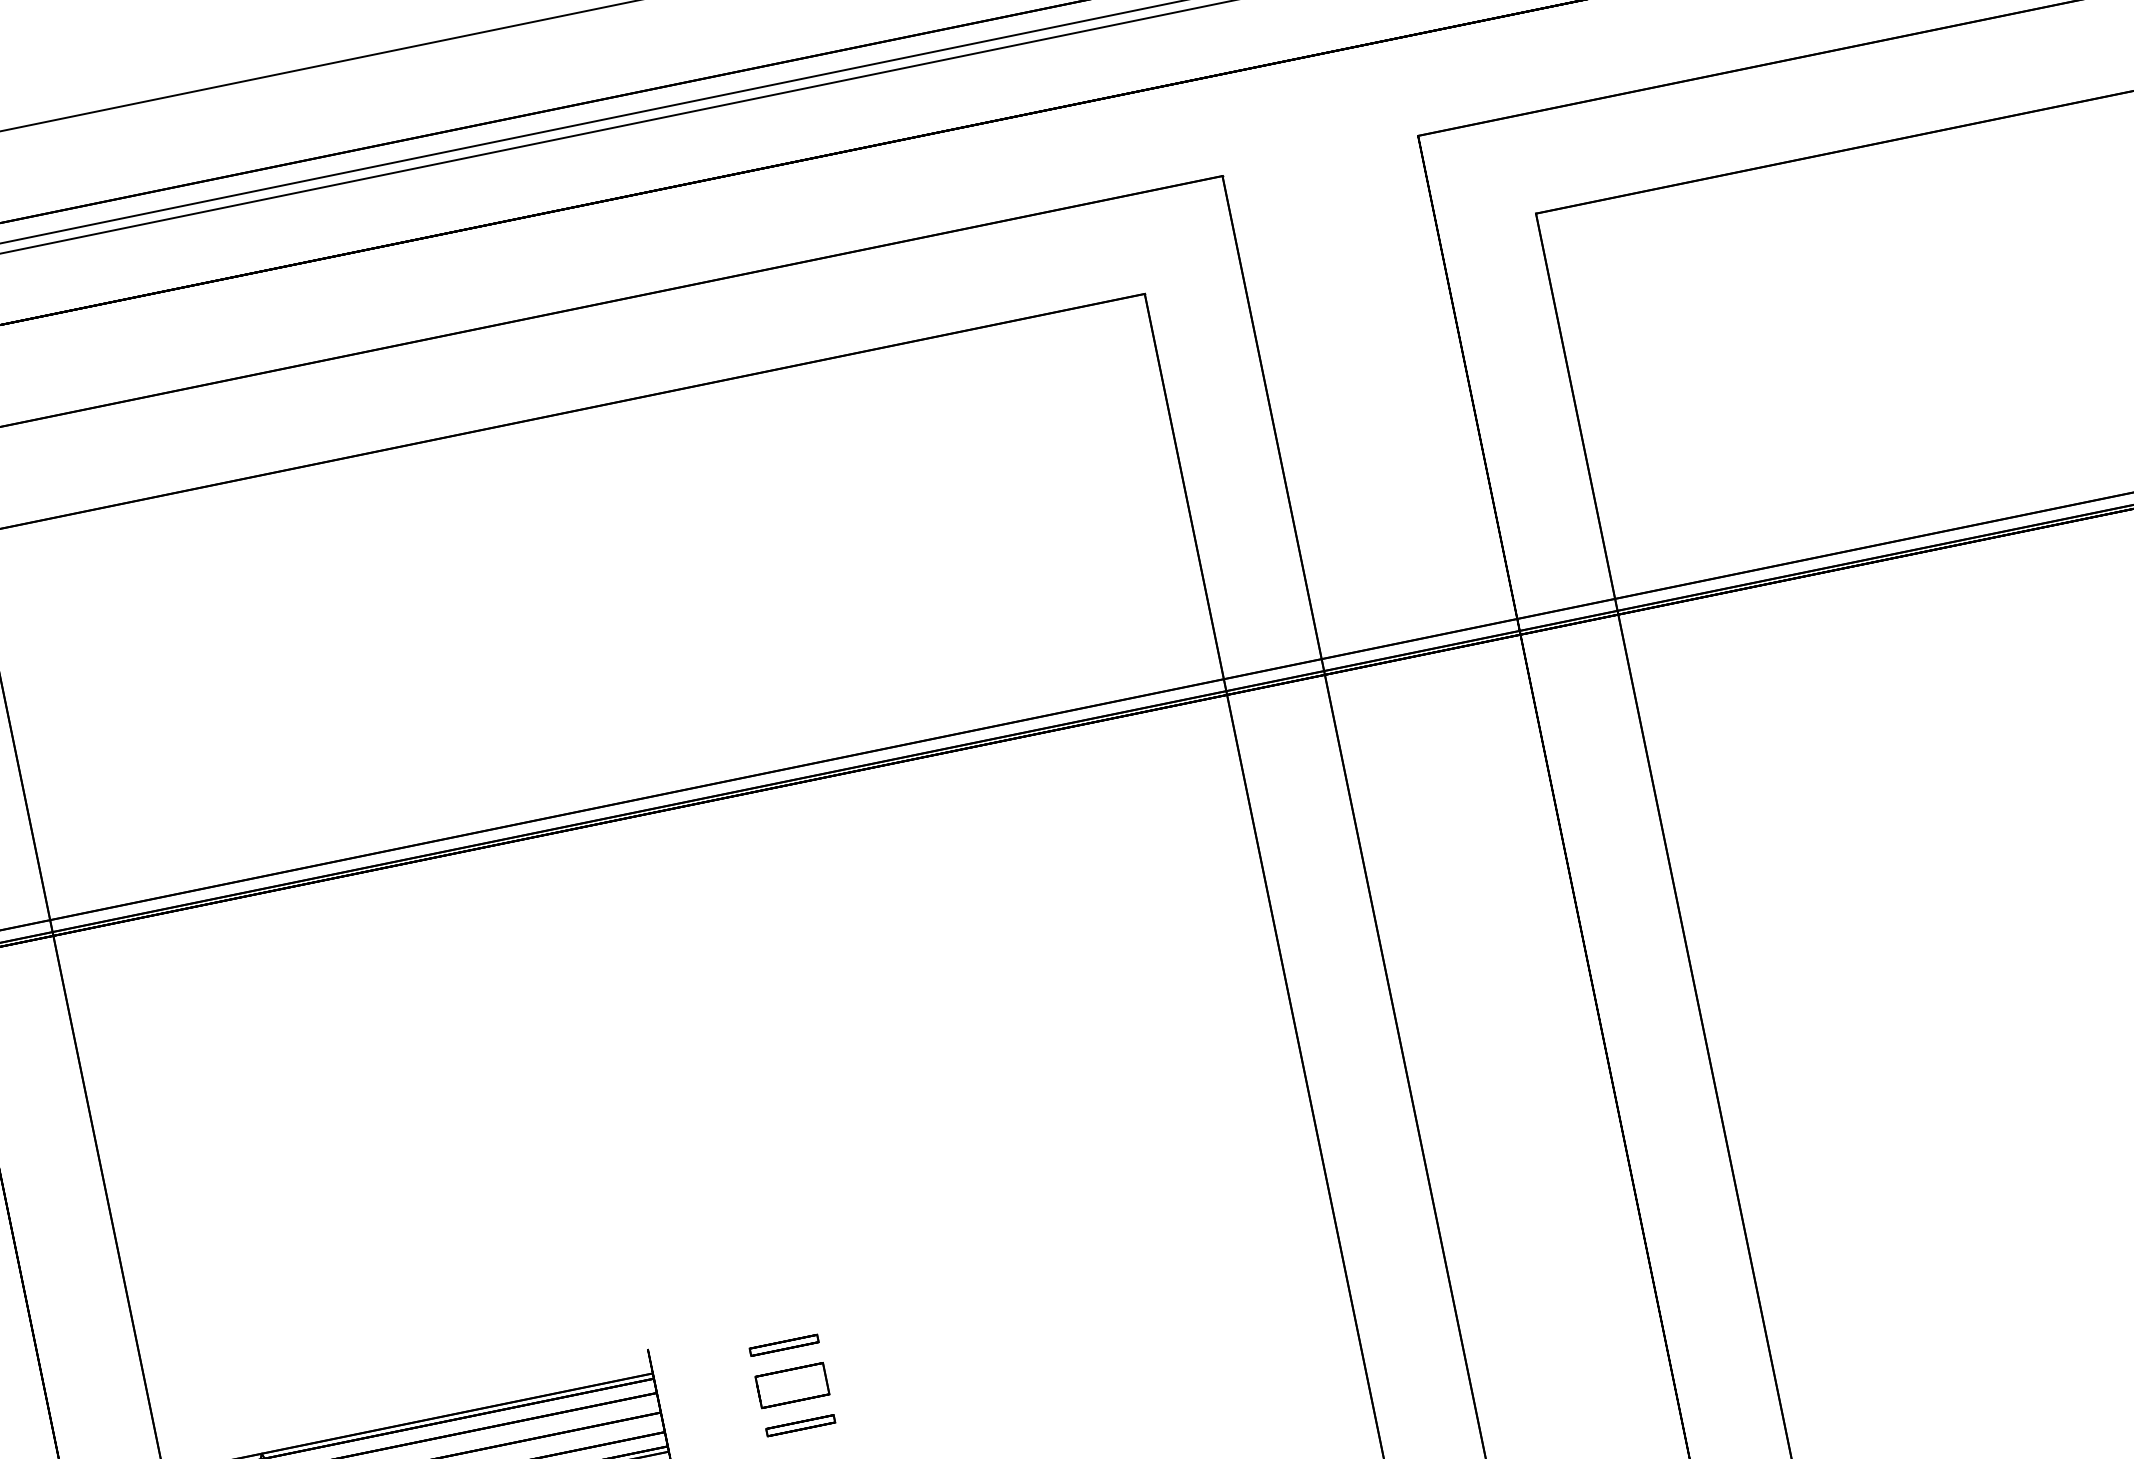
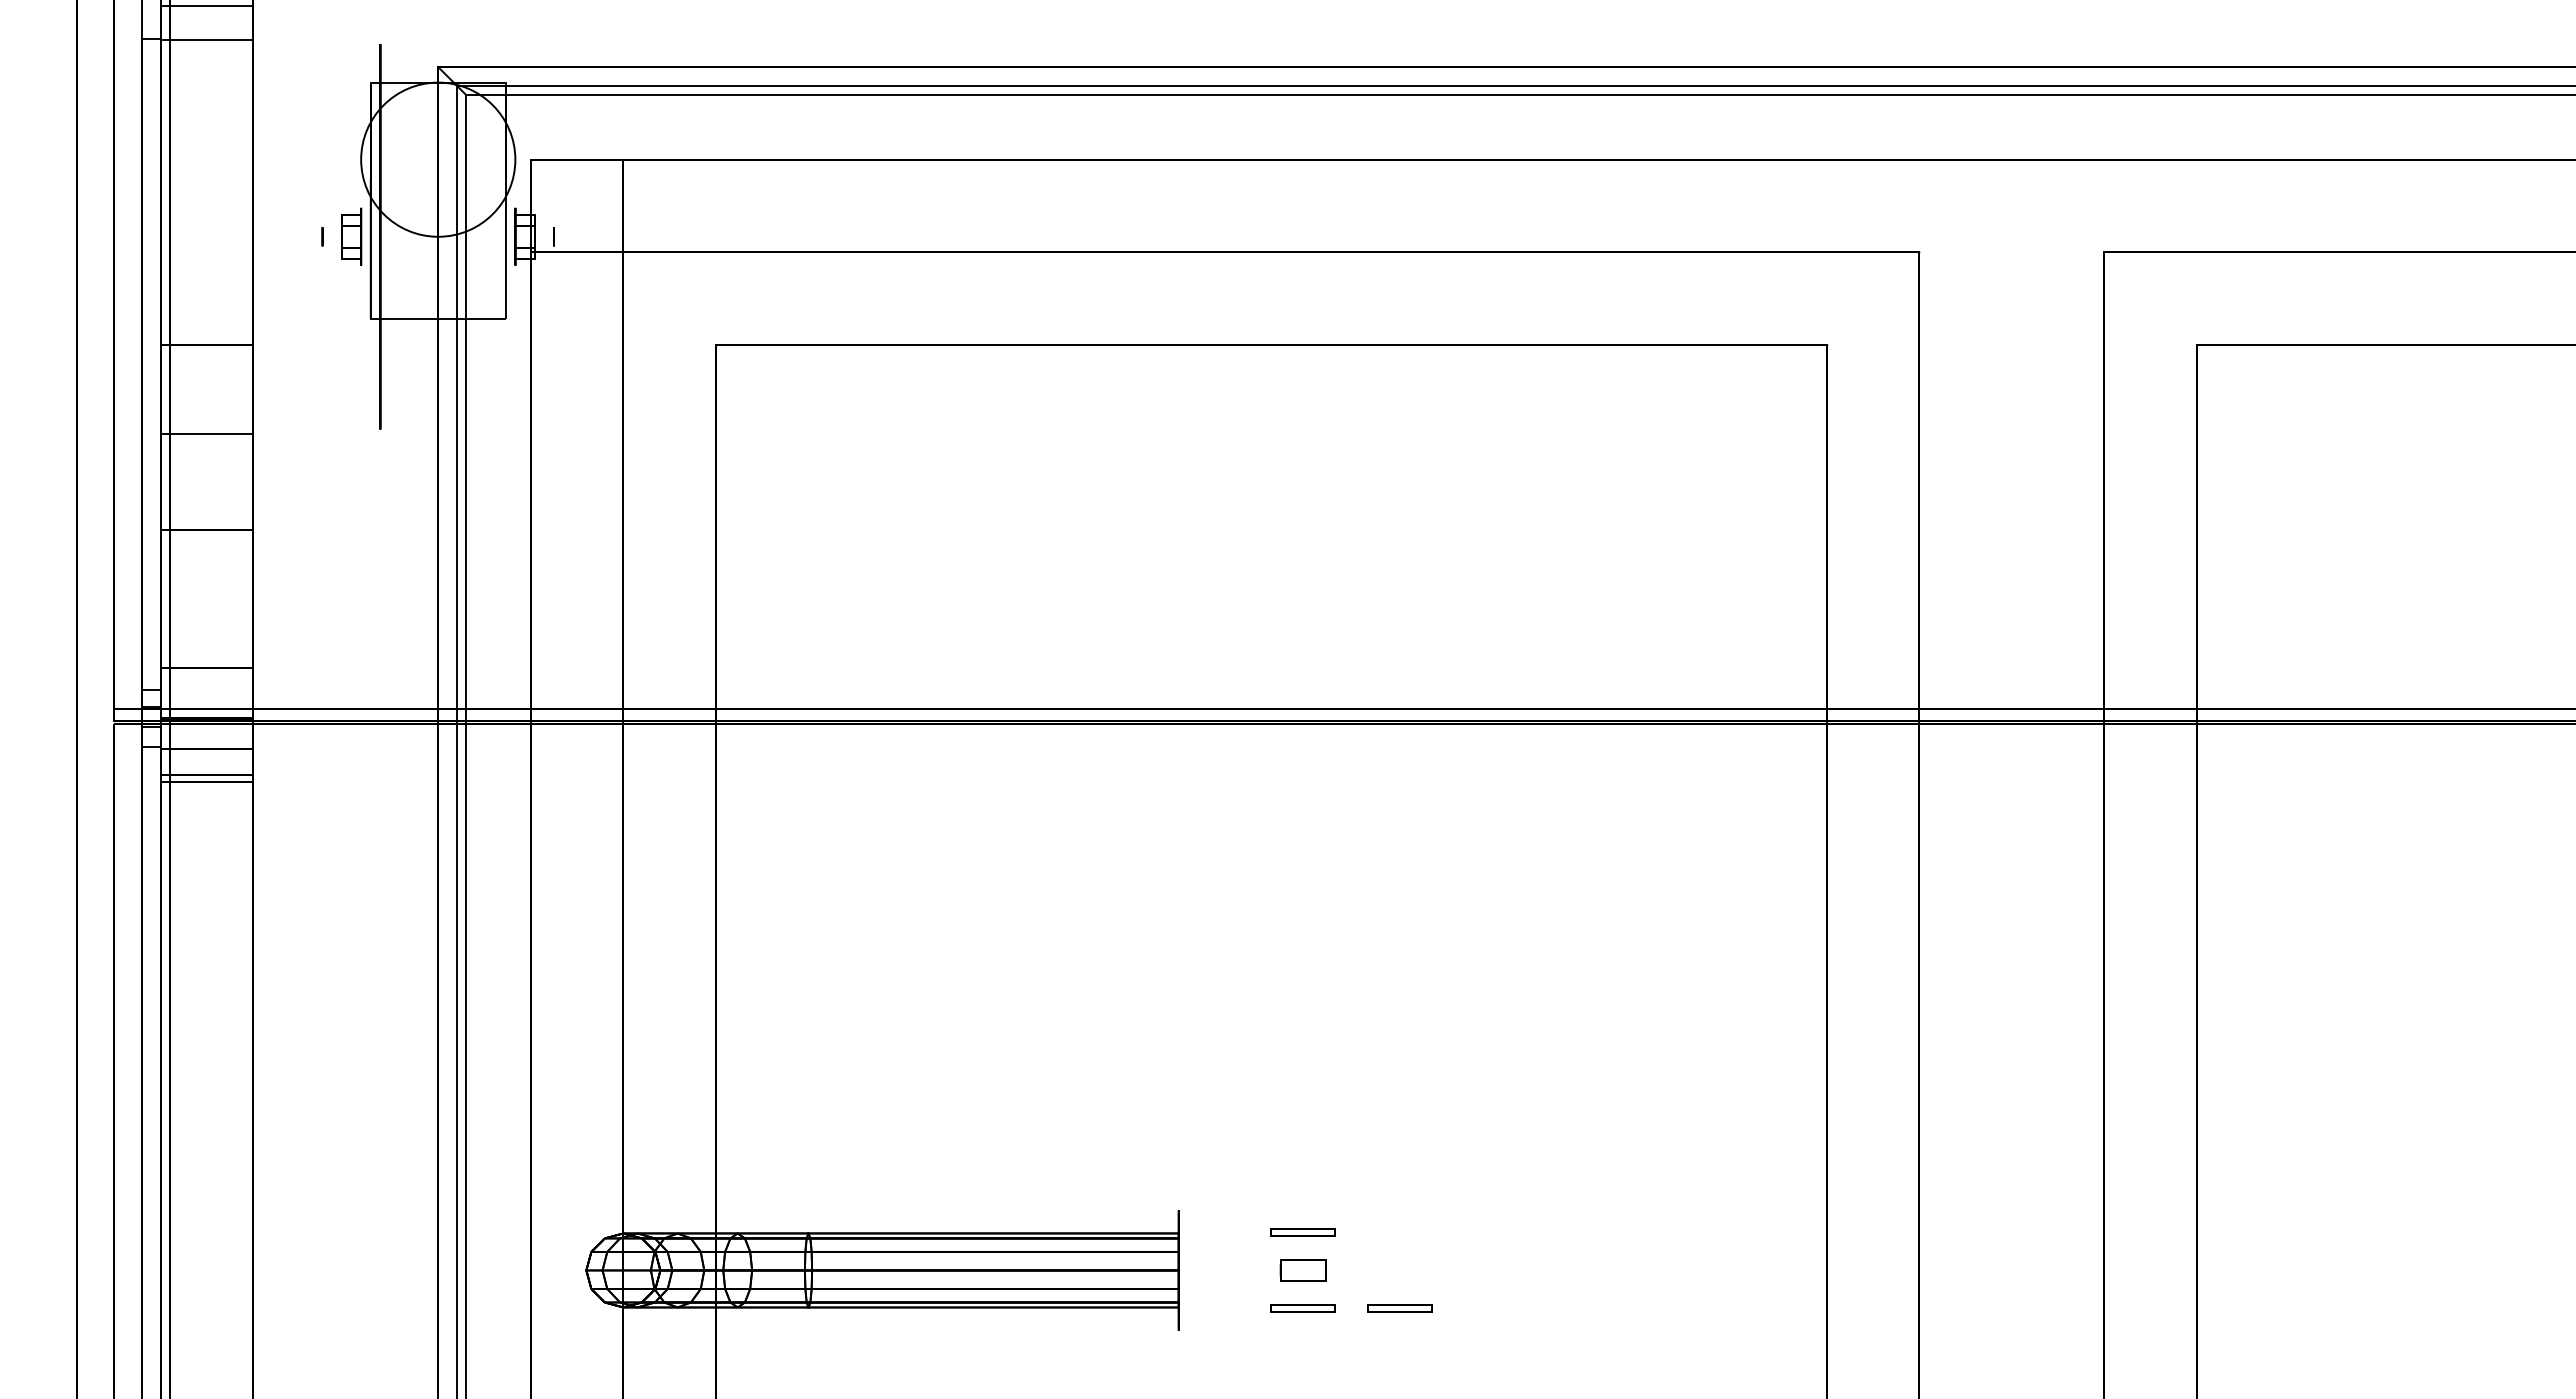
part: (791, 1385) -> (1302, 1270), size x0.7
part: (902, 1404) -> (1399, 1308), added

